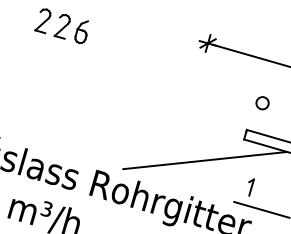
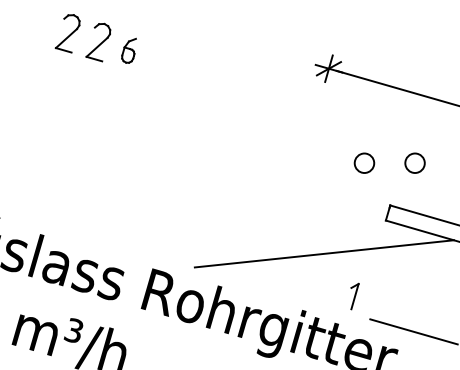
part: (81, 31) -> (128, 49), size x0.7
circle: (230, 103) -> (364, 163), added
part: (251, 187) -> (354, 296), moved

